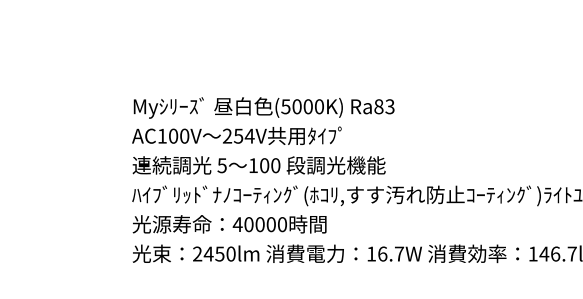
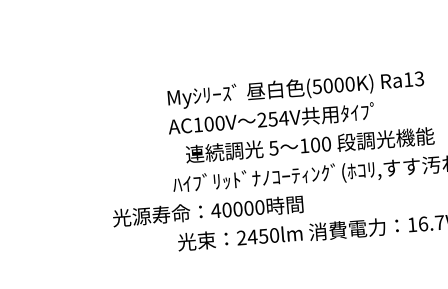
text: (378, 106) -> (408, 79), Ra83 -> Ra13
text: (258, 165) -> (309, 145), moved
text: (229, 224) -> (207, 211), moved

